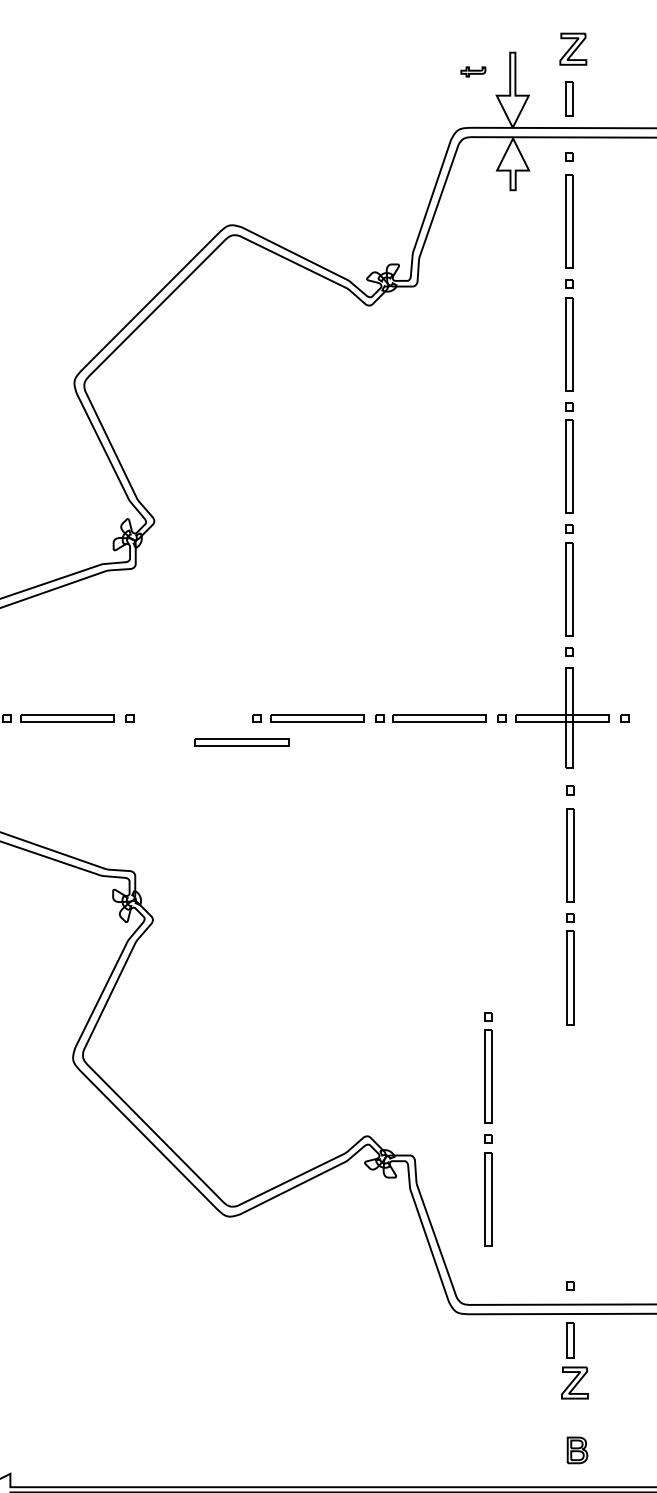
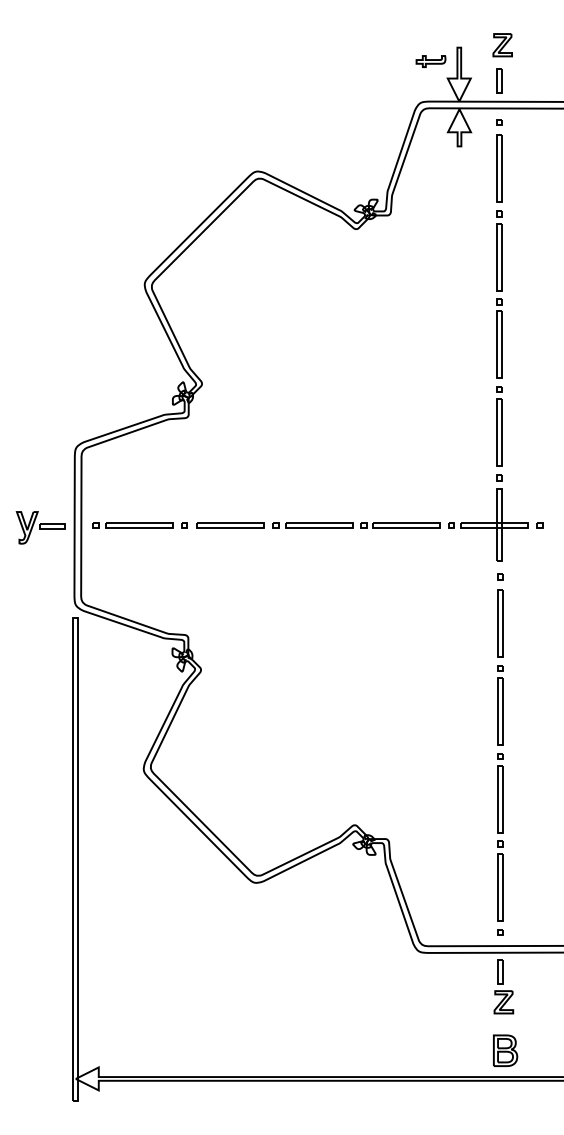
part: (472, 71) -> (430, 61), size x1.67
part: (241, 742) -> (230, 525), moved
part: (488, 1129) -> (500, 837), moved
part: (577, 1450) -> (505, 1050), size x1.67

